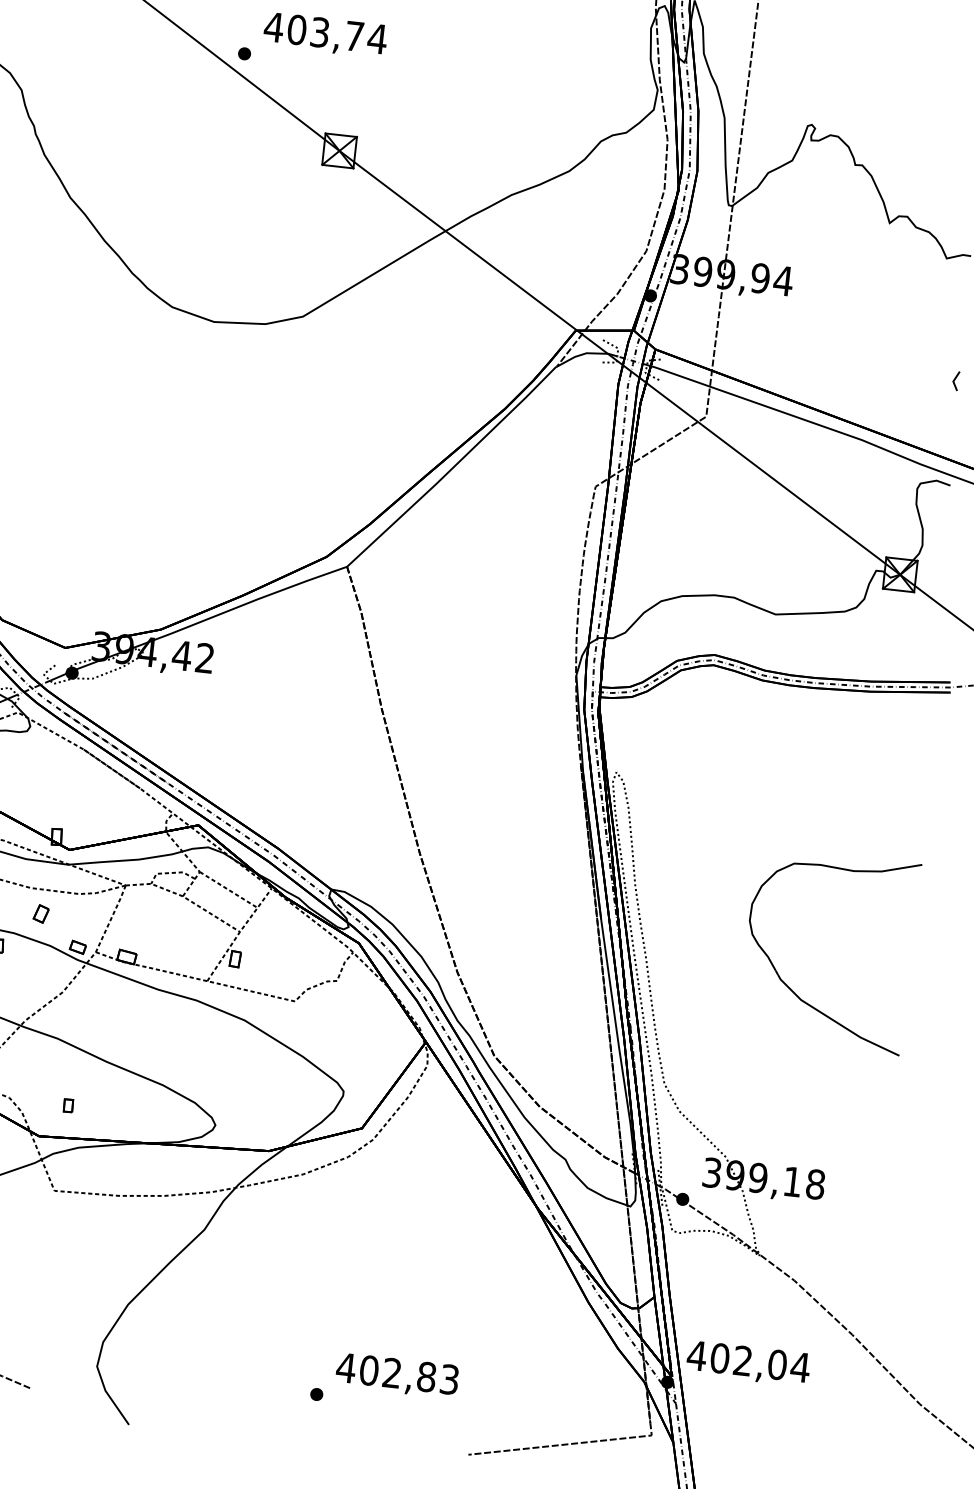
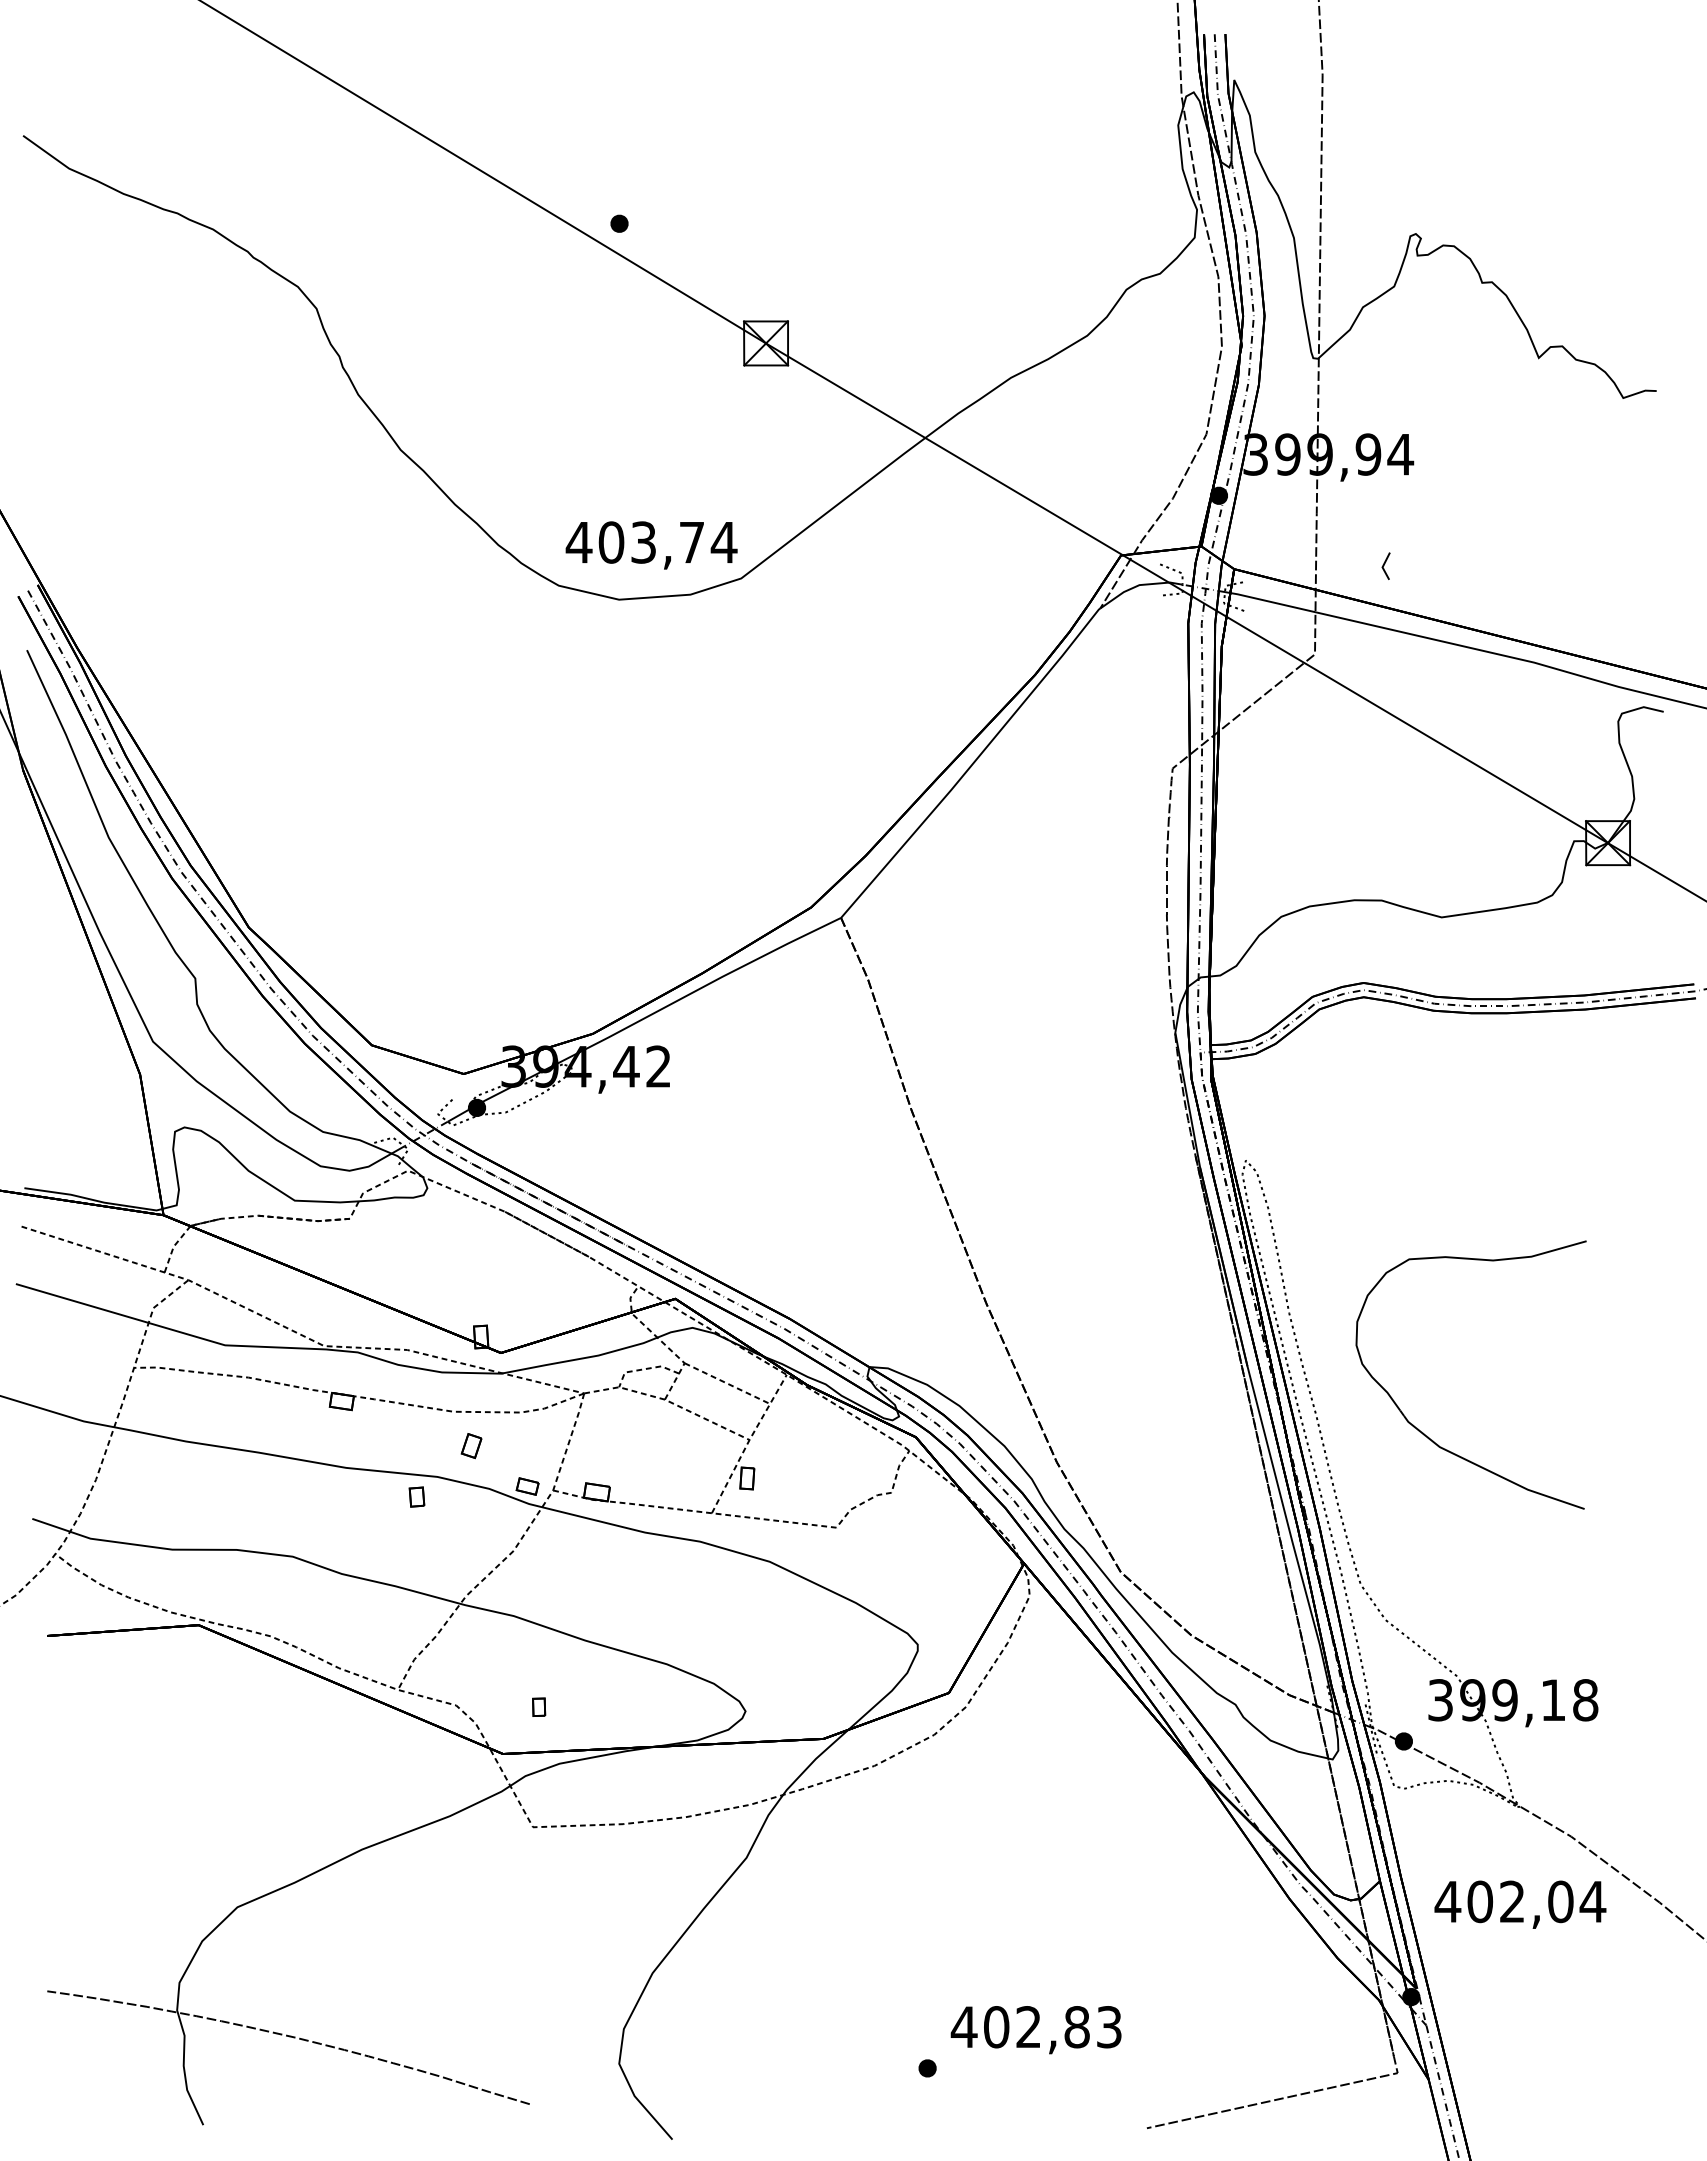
text: (325, 35) -> (651, 545), moved
line: (954, 380) -> (1384, 565), moved
part: (790, 988) -> (1423, 1432), moved
text: (748, 1363) -> (1520, 1904), moved

